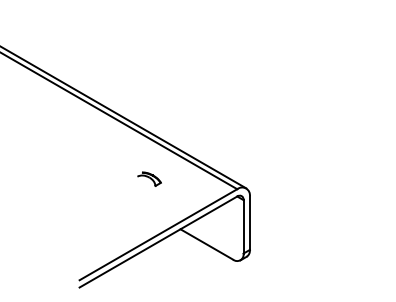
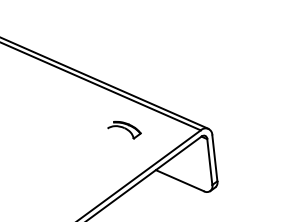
part: (149, 178) -> (124, 129), size x1.6

